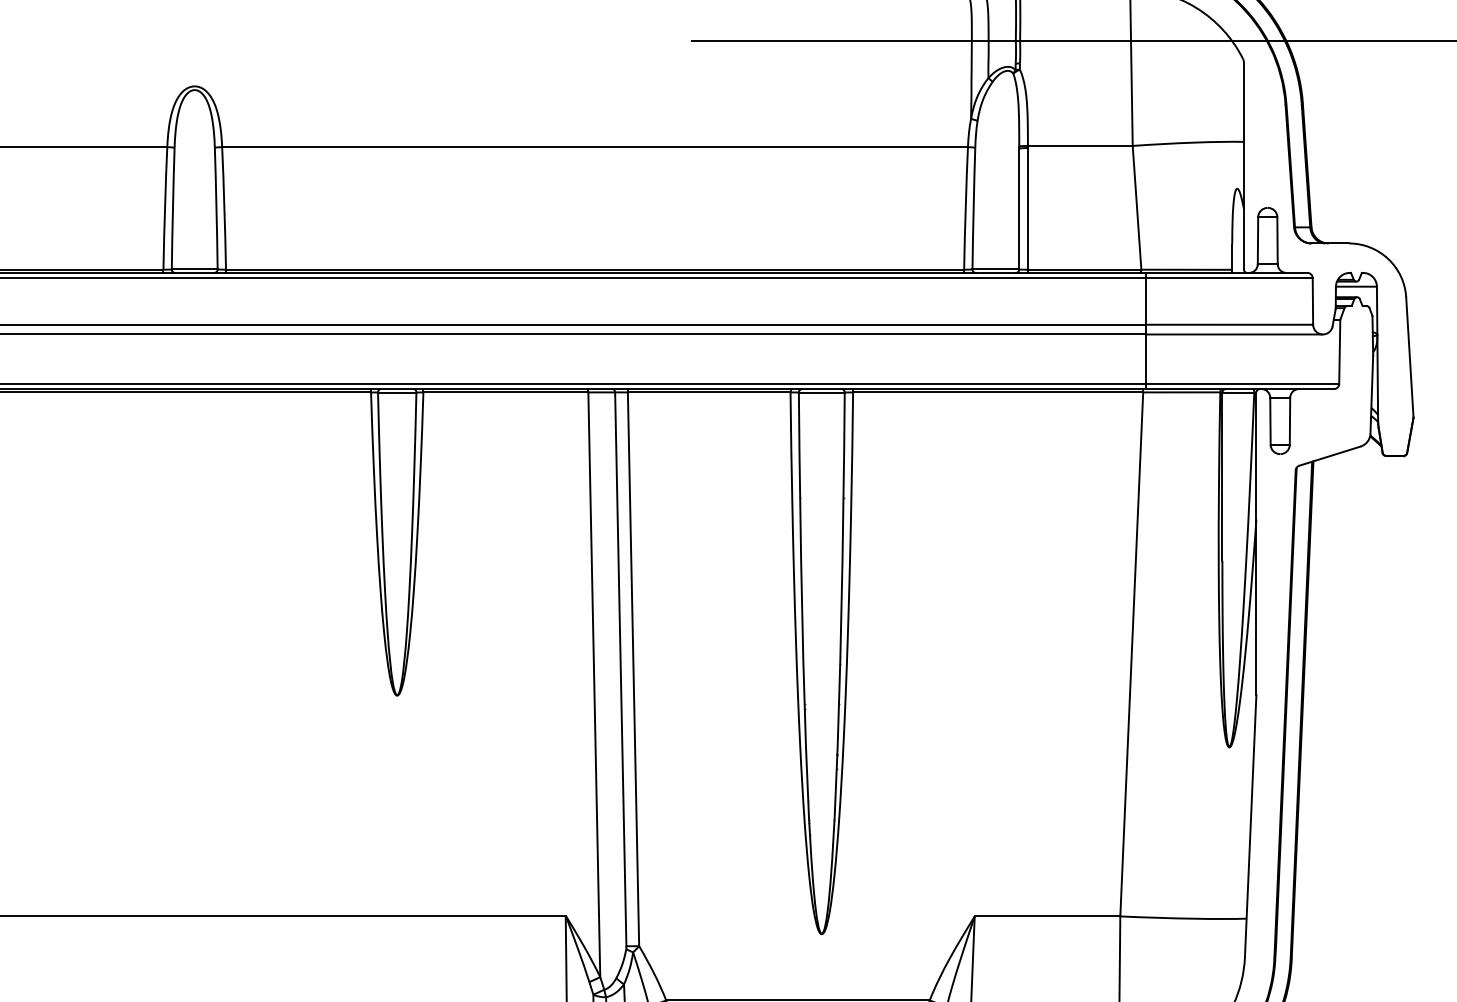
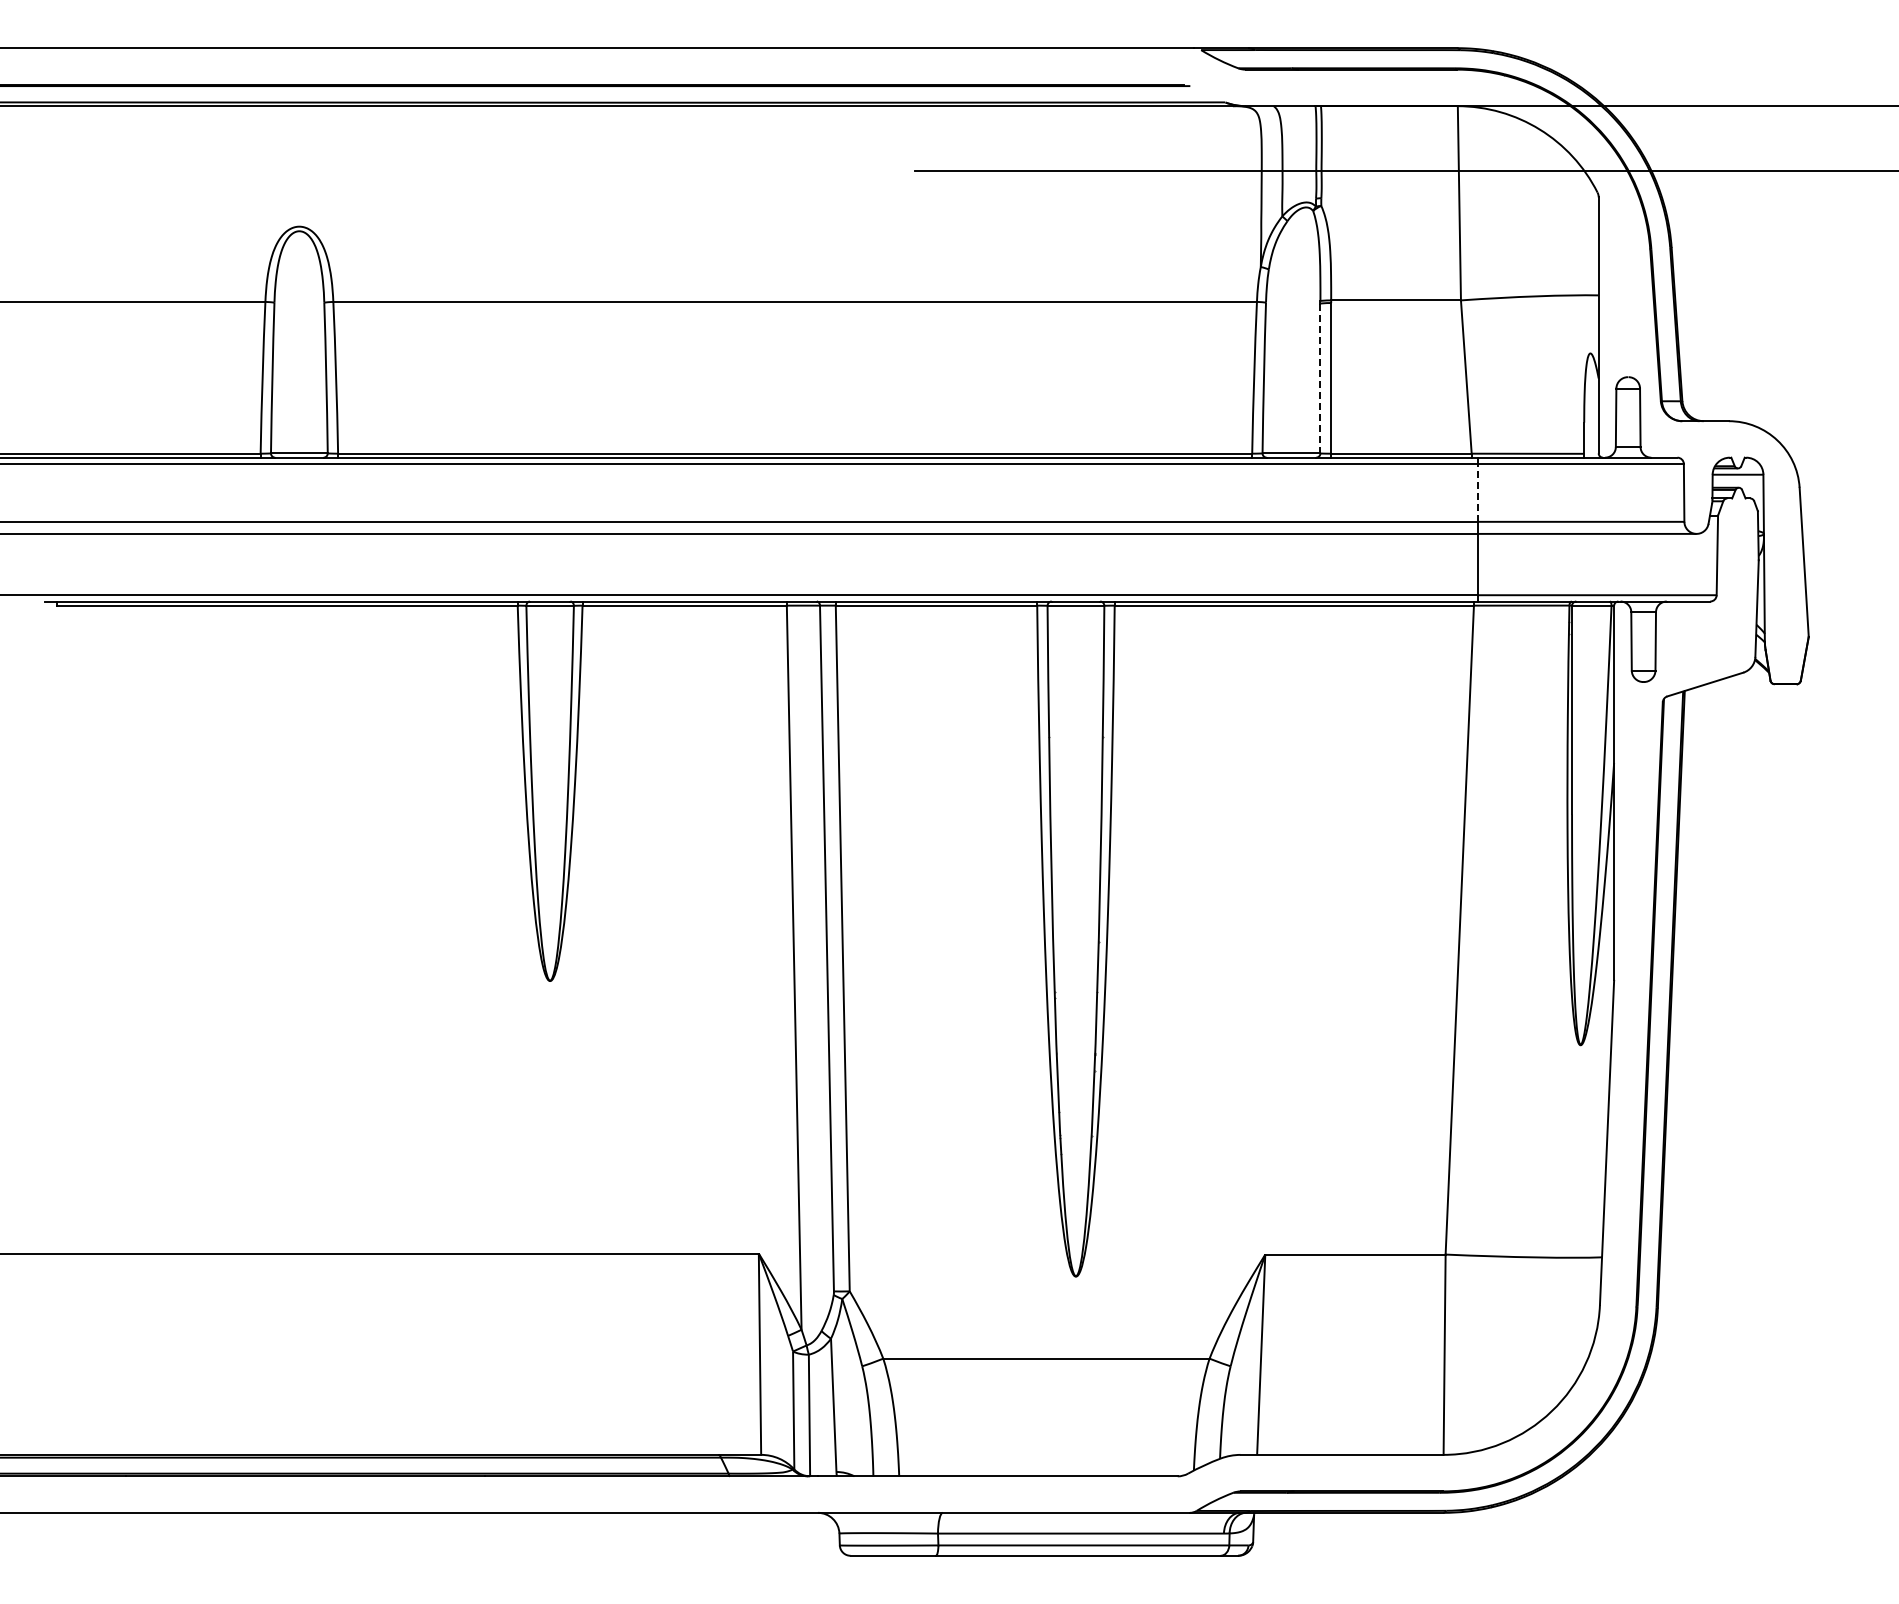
line: (1019, 208) -> (1320, 378), solid -> dashed
line: (1146, 301) -> (1477, 492), solid -> dashed

